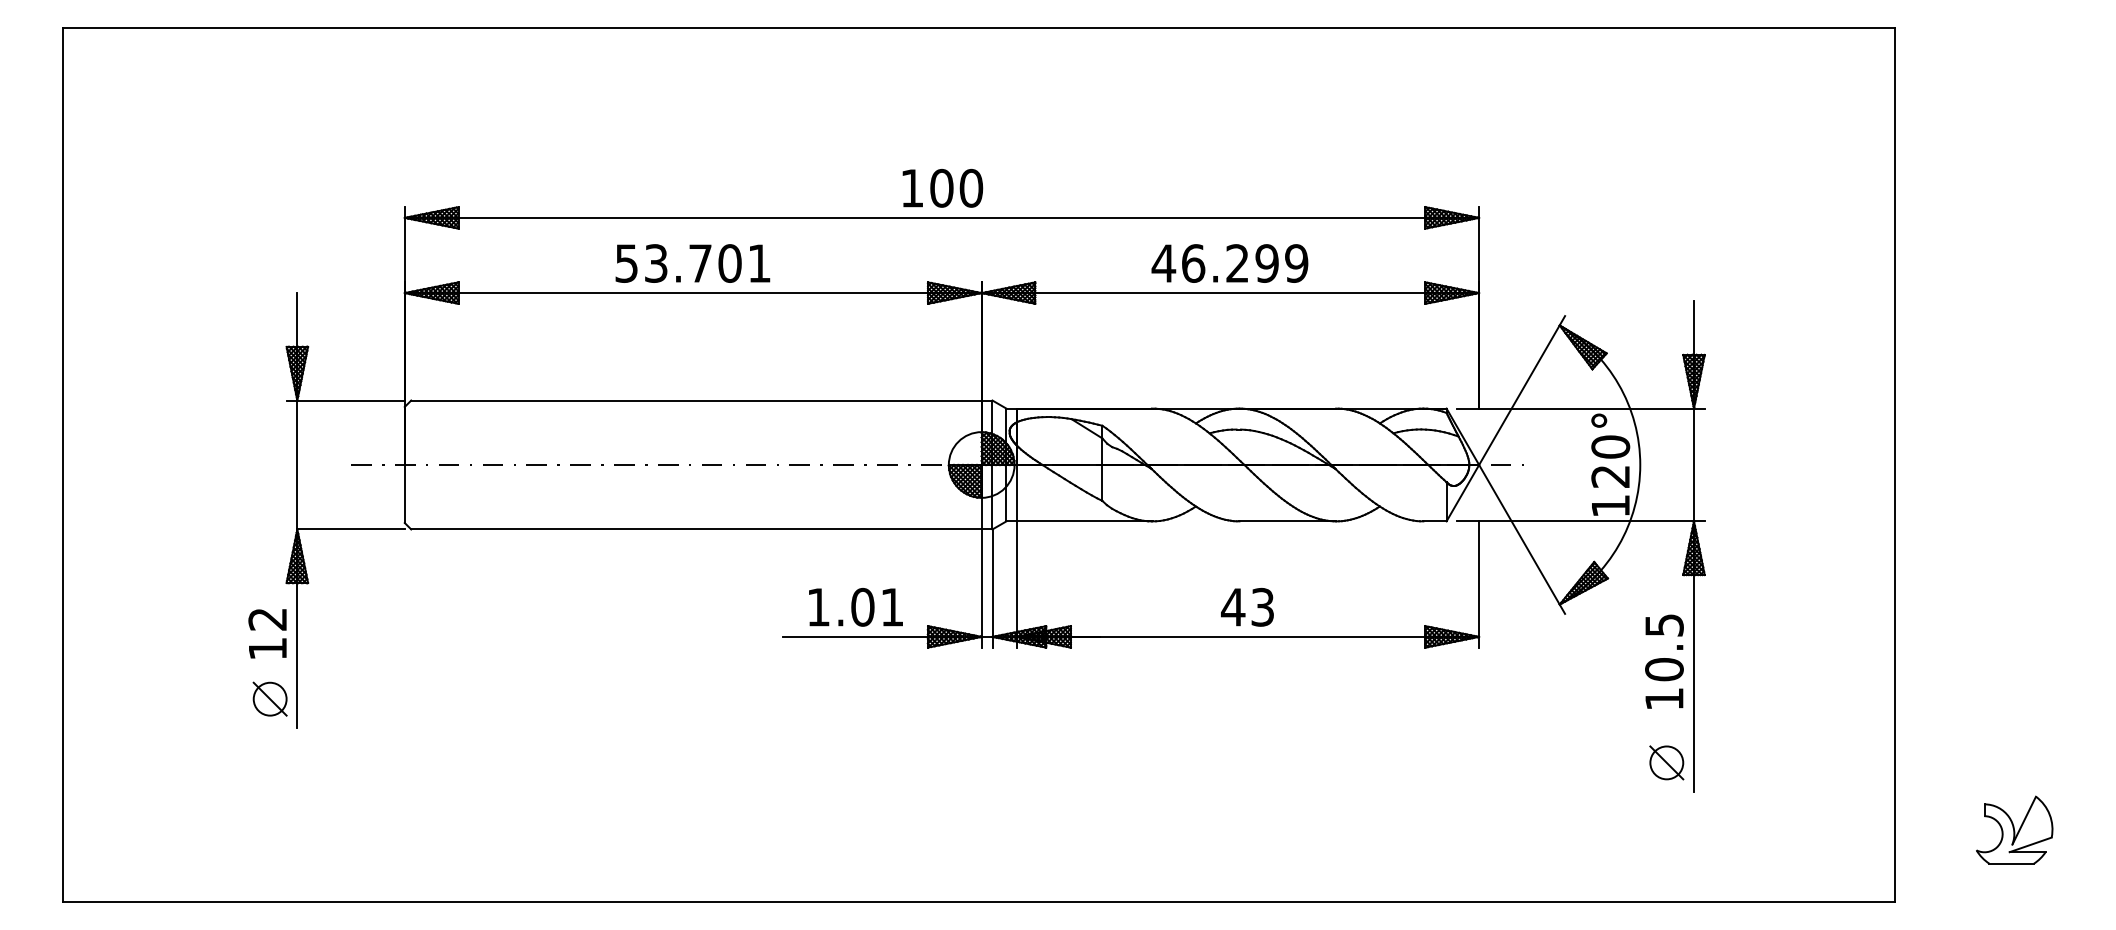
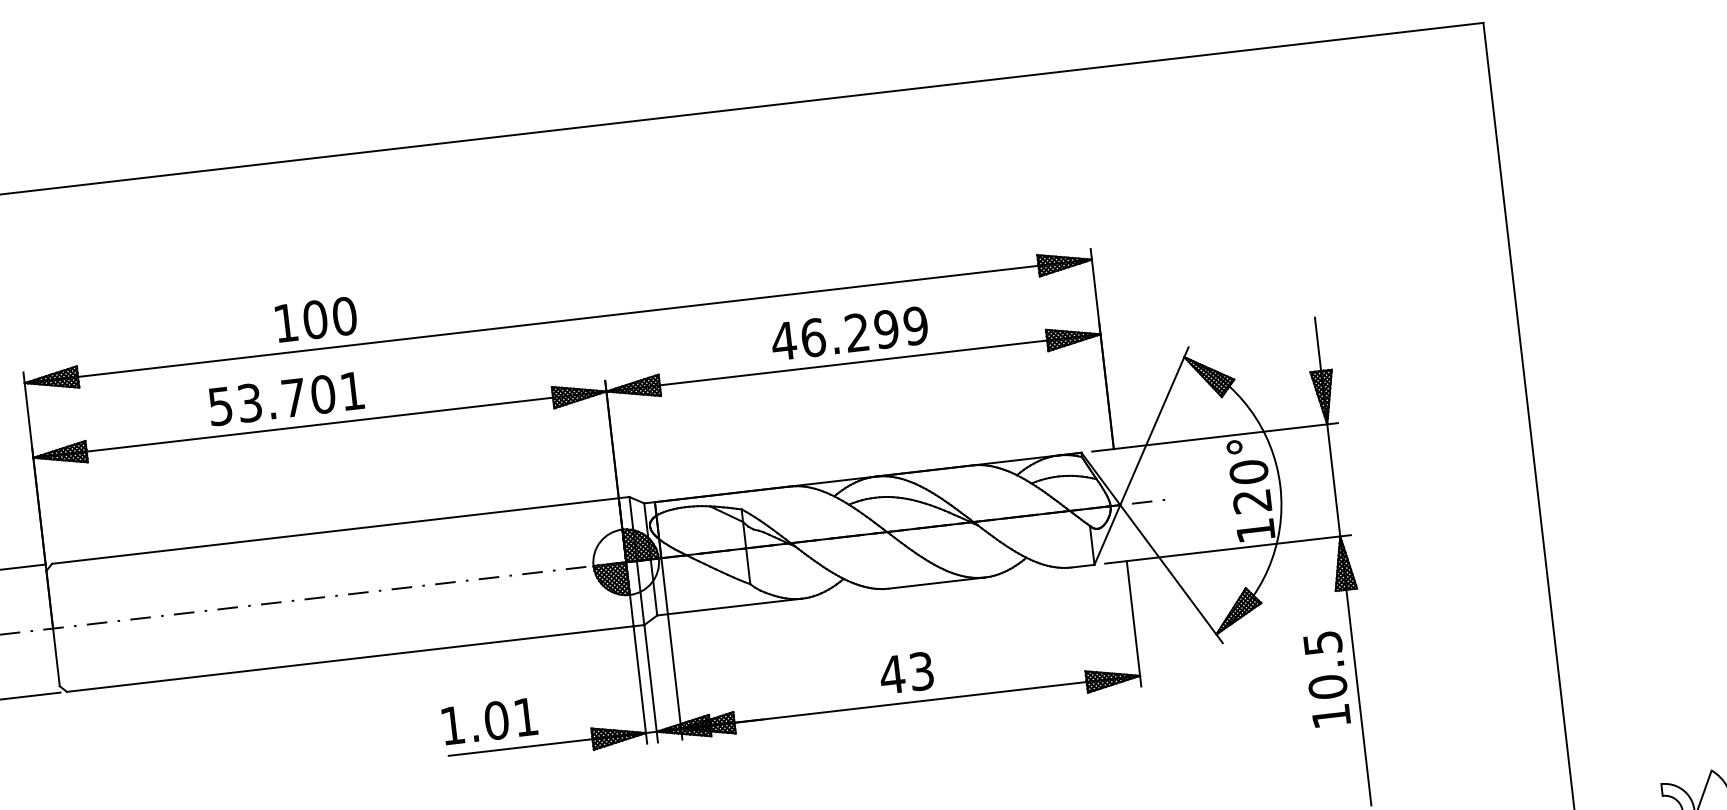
text: (942, 188) -> (316, 319), moved
text: (692, 263) -> (285, 398), moved
text: (855, 607) -> (489, 721), moved
part: (1666, 762) -> (1340, 779), removed

